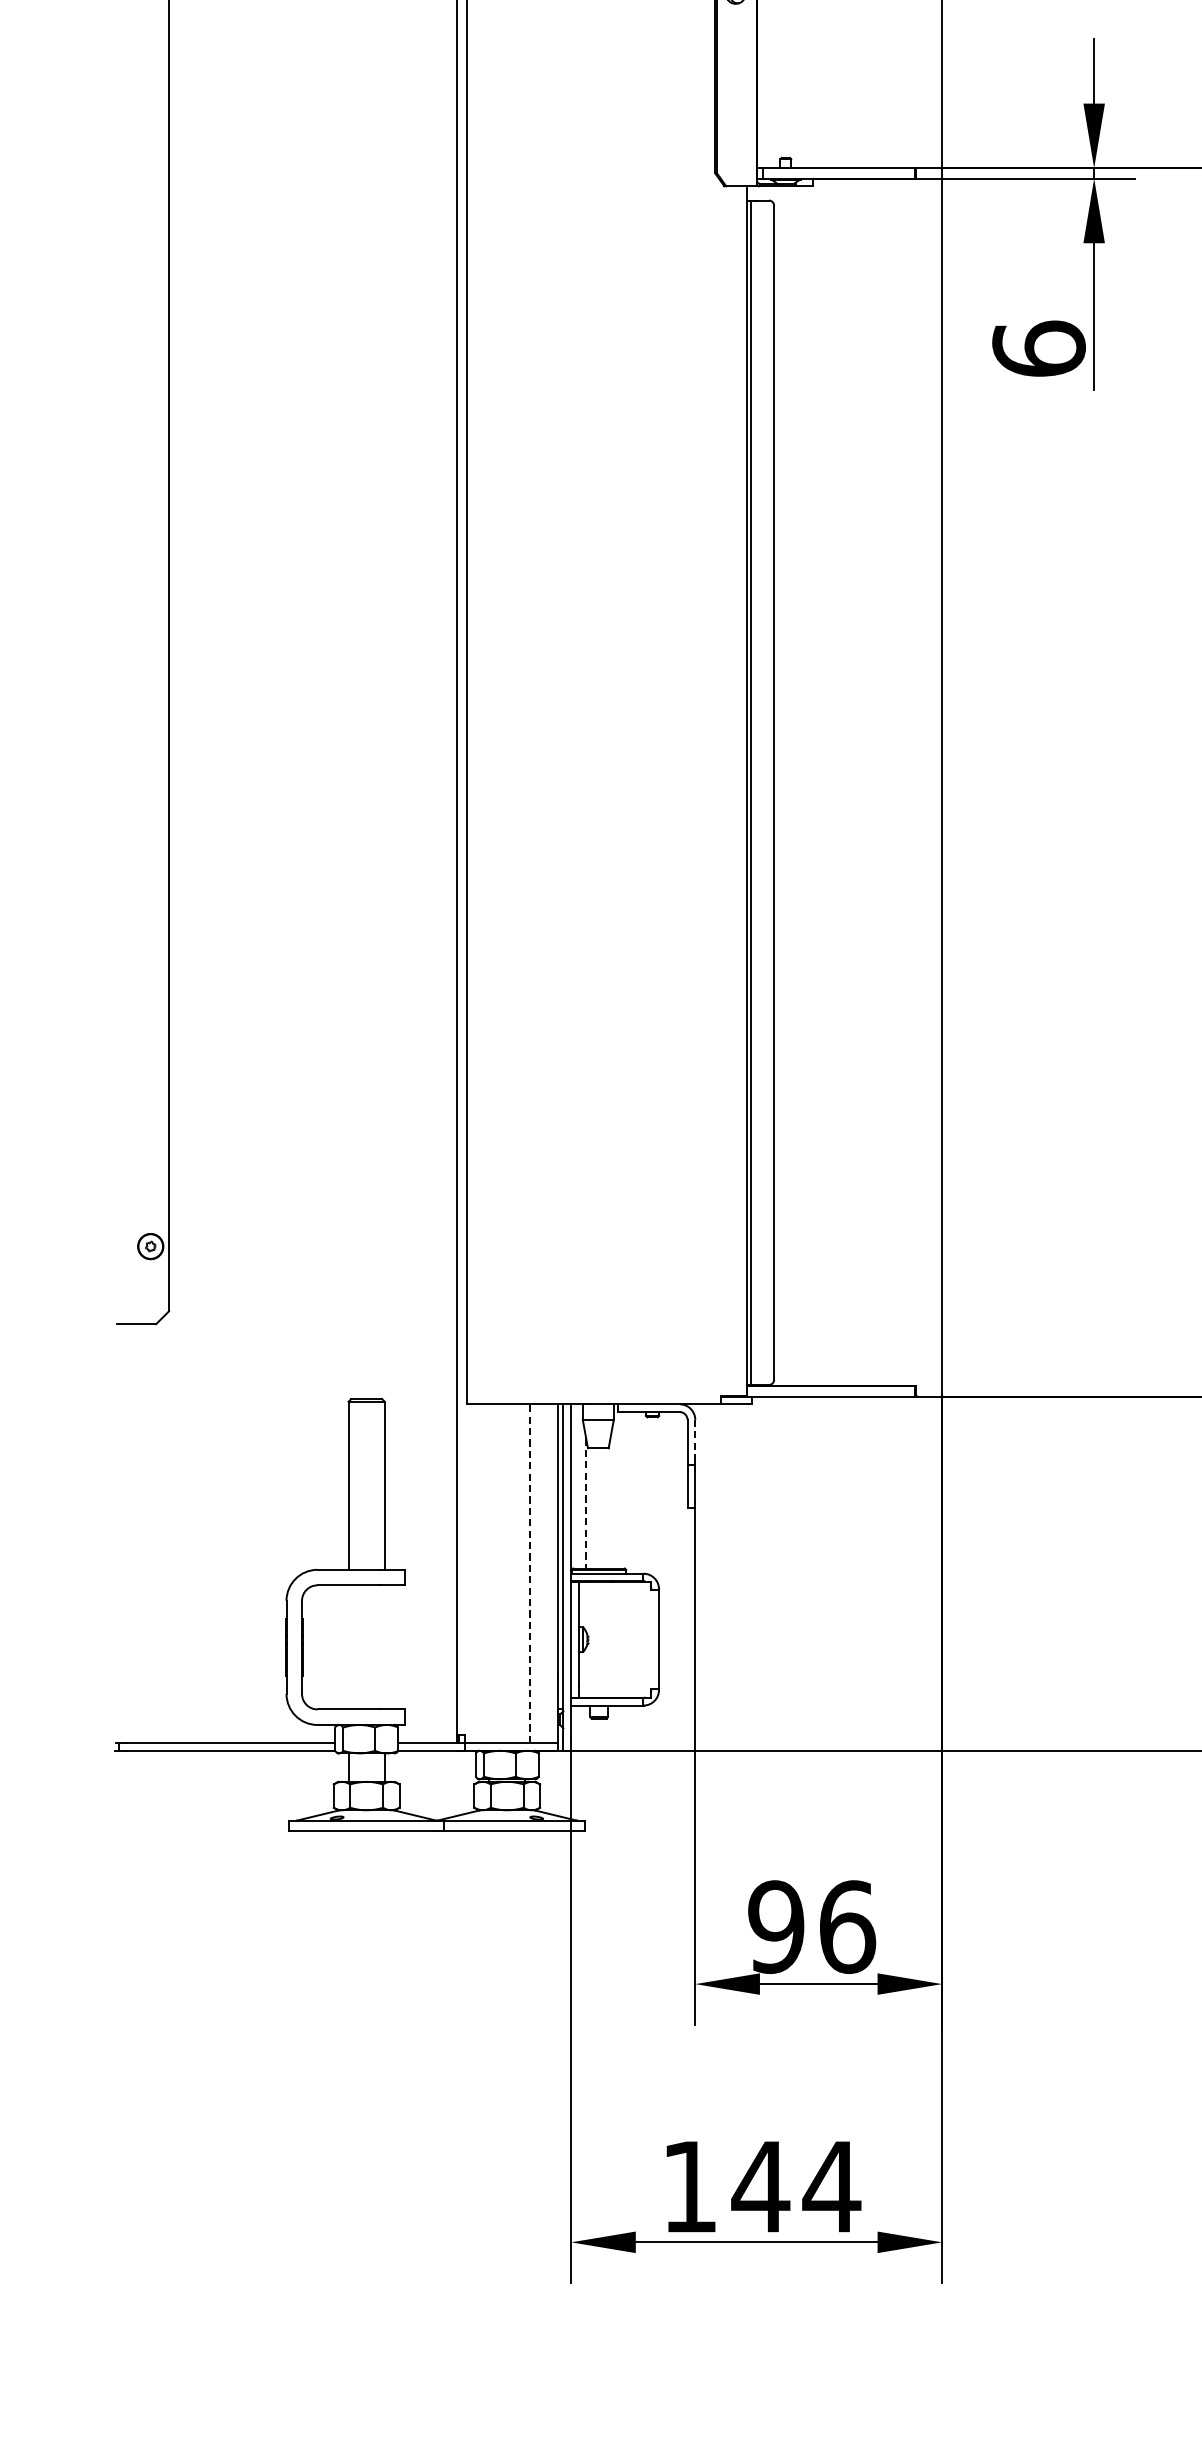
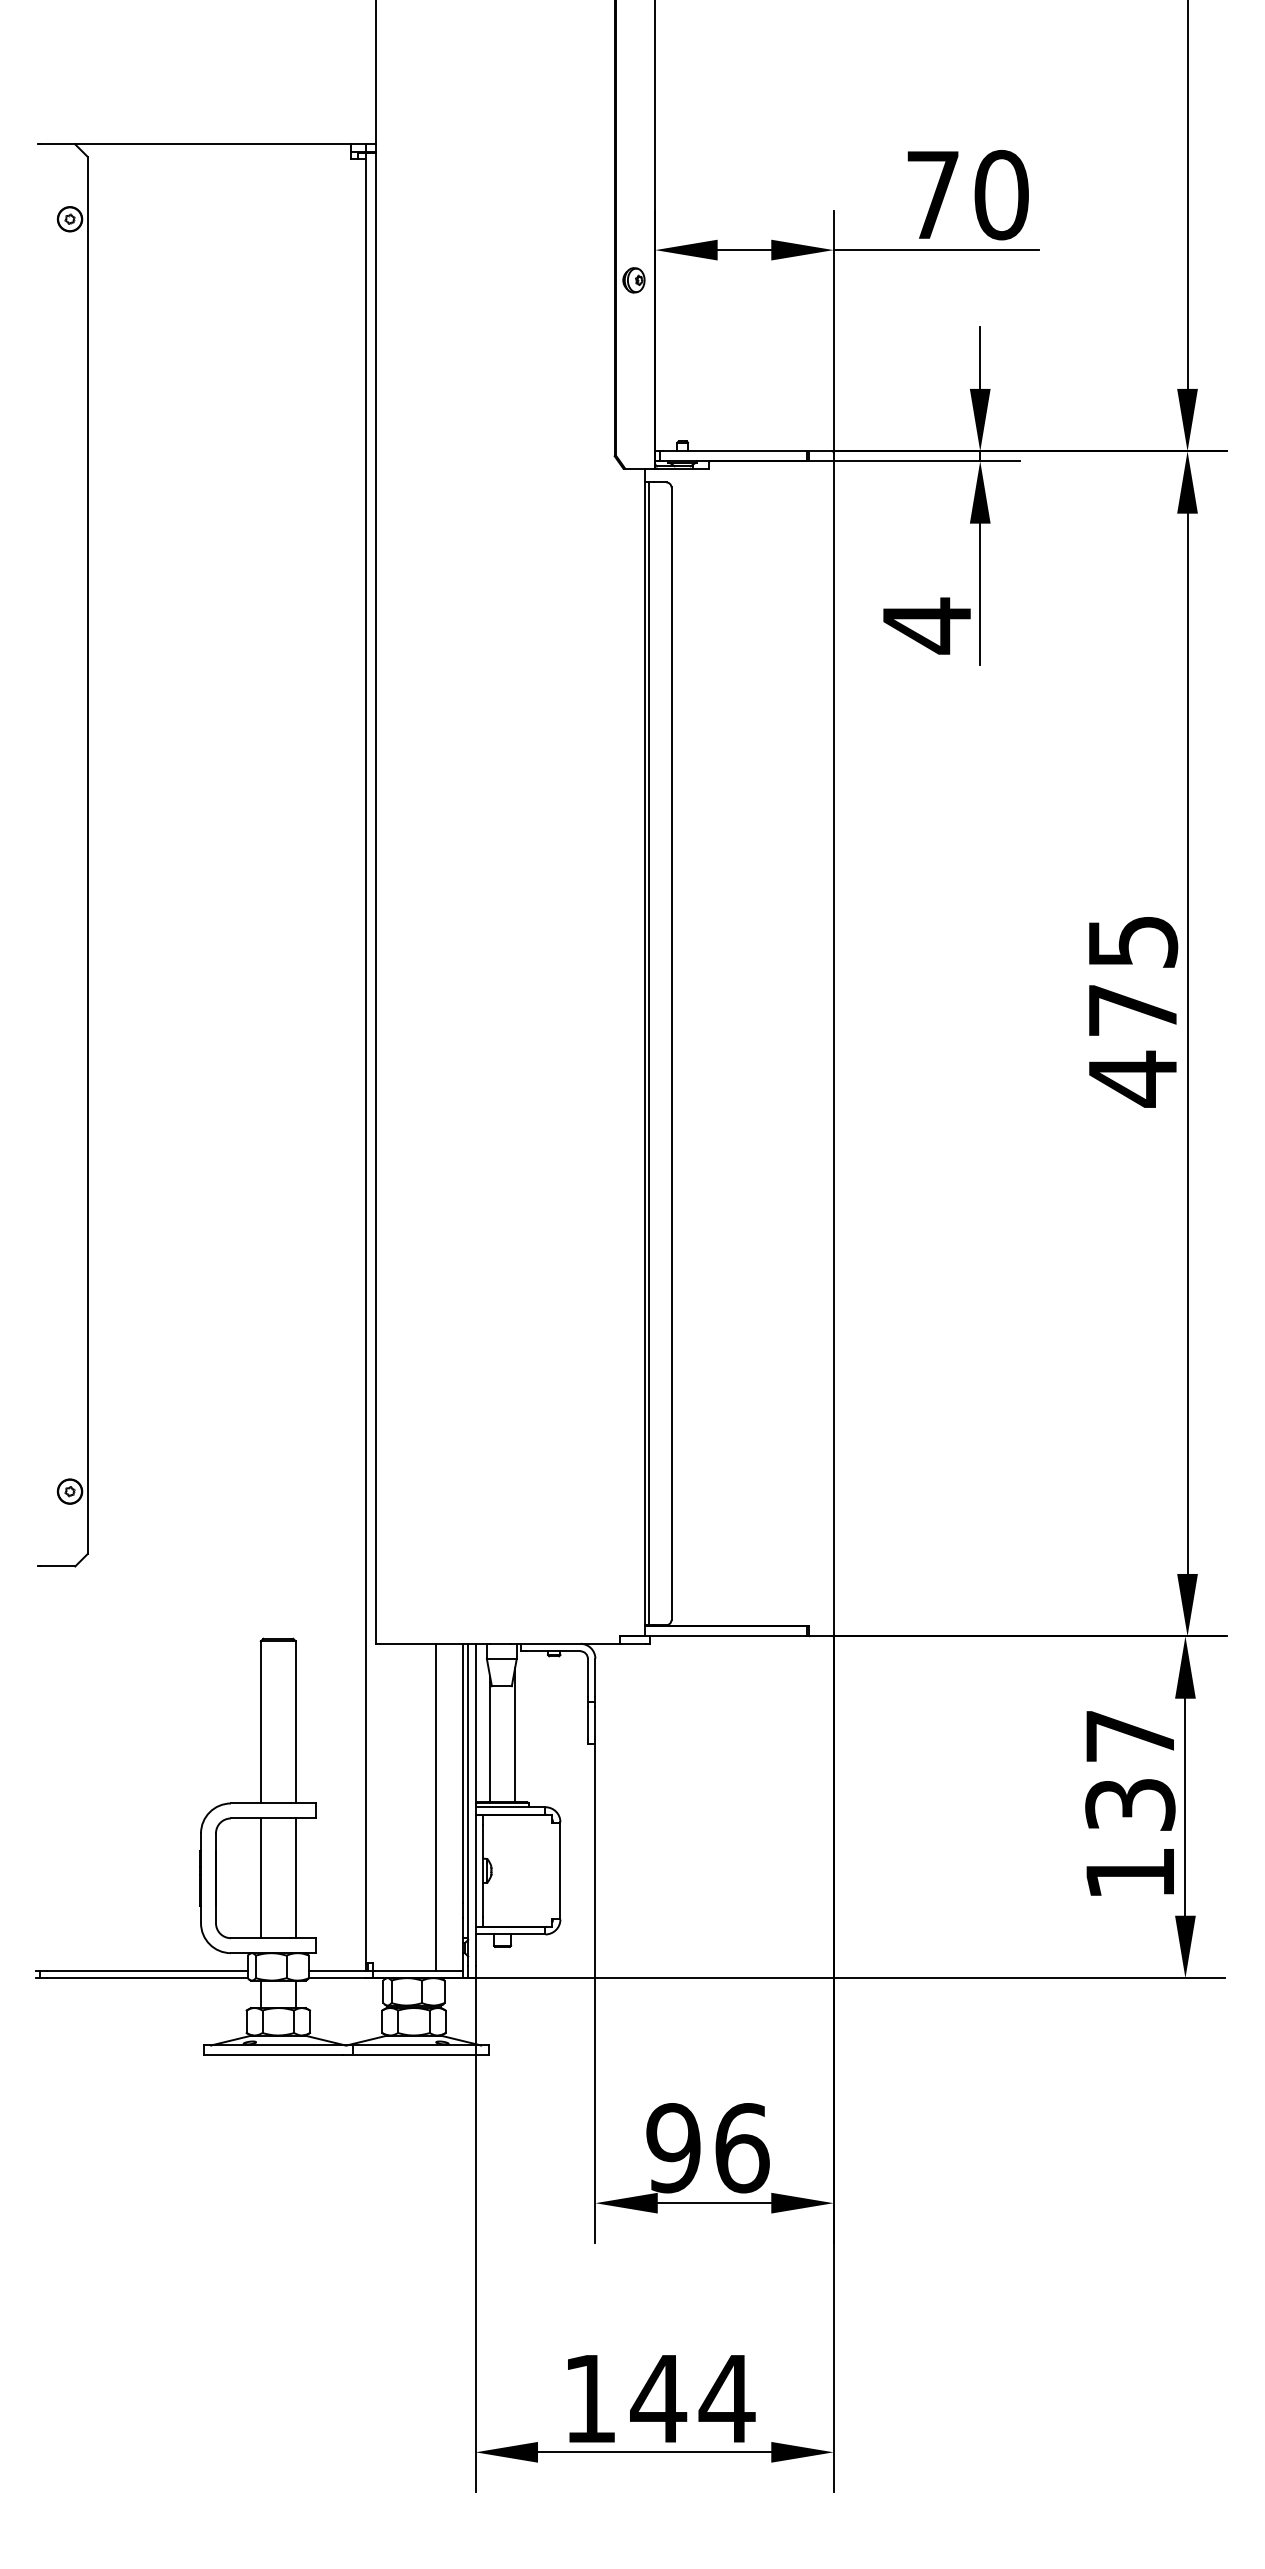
text: (1038, 348) -> (926, 625), 6 -> 4
line: (695, 1440) -> (595, 1678), dashed -> solid
line: (612, 1499) -> (515, 1735), added
line: (586, 1503) -> (490, 1739), dashed -> solid
line: (530, 1572) -> (436, 1806), dashed -> solid
line: (348, 1647) -> (260, 1878), added
line: (384, 1647) -> (295, 1878), added

